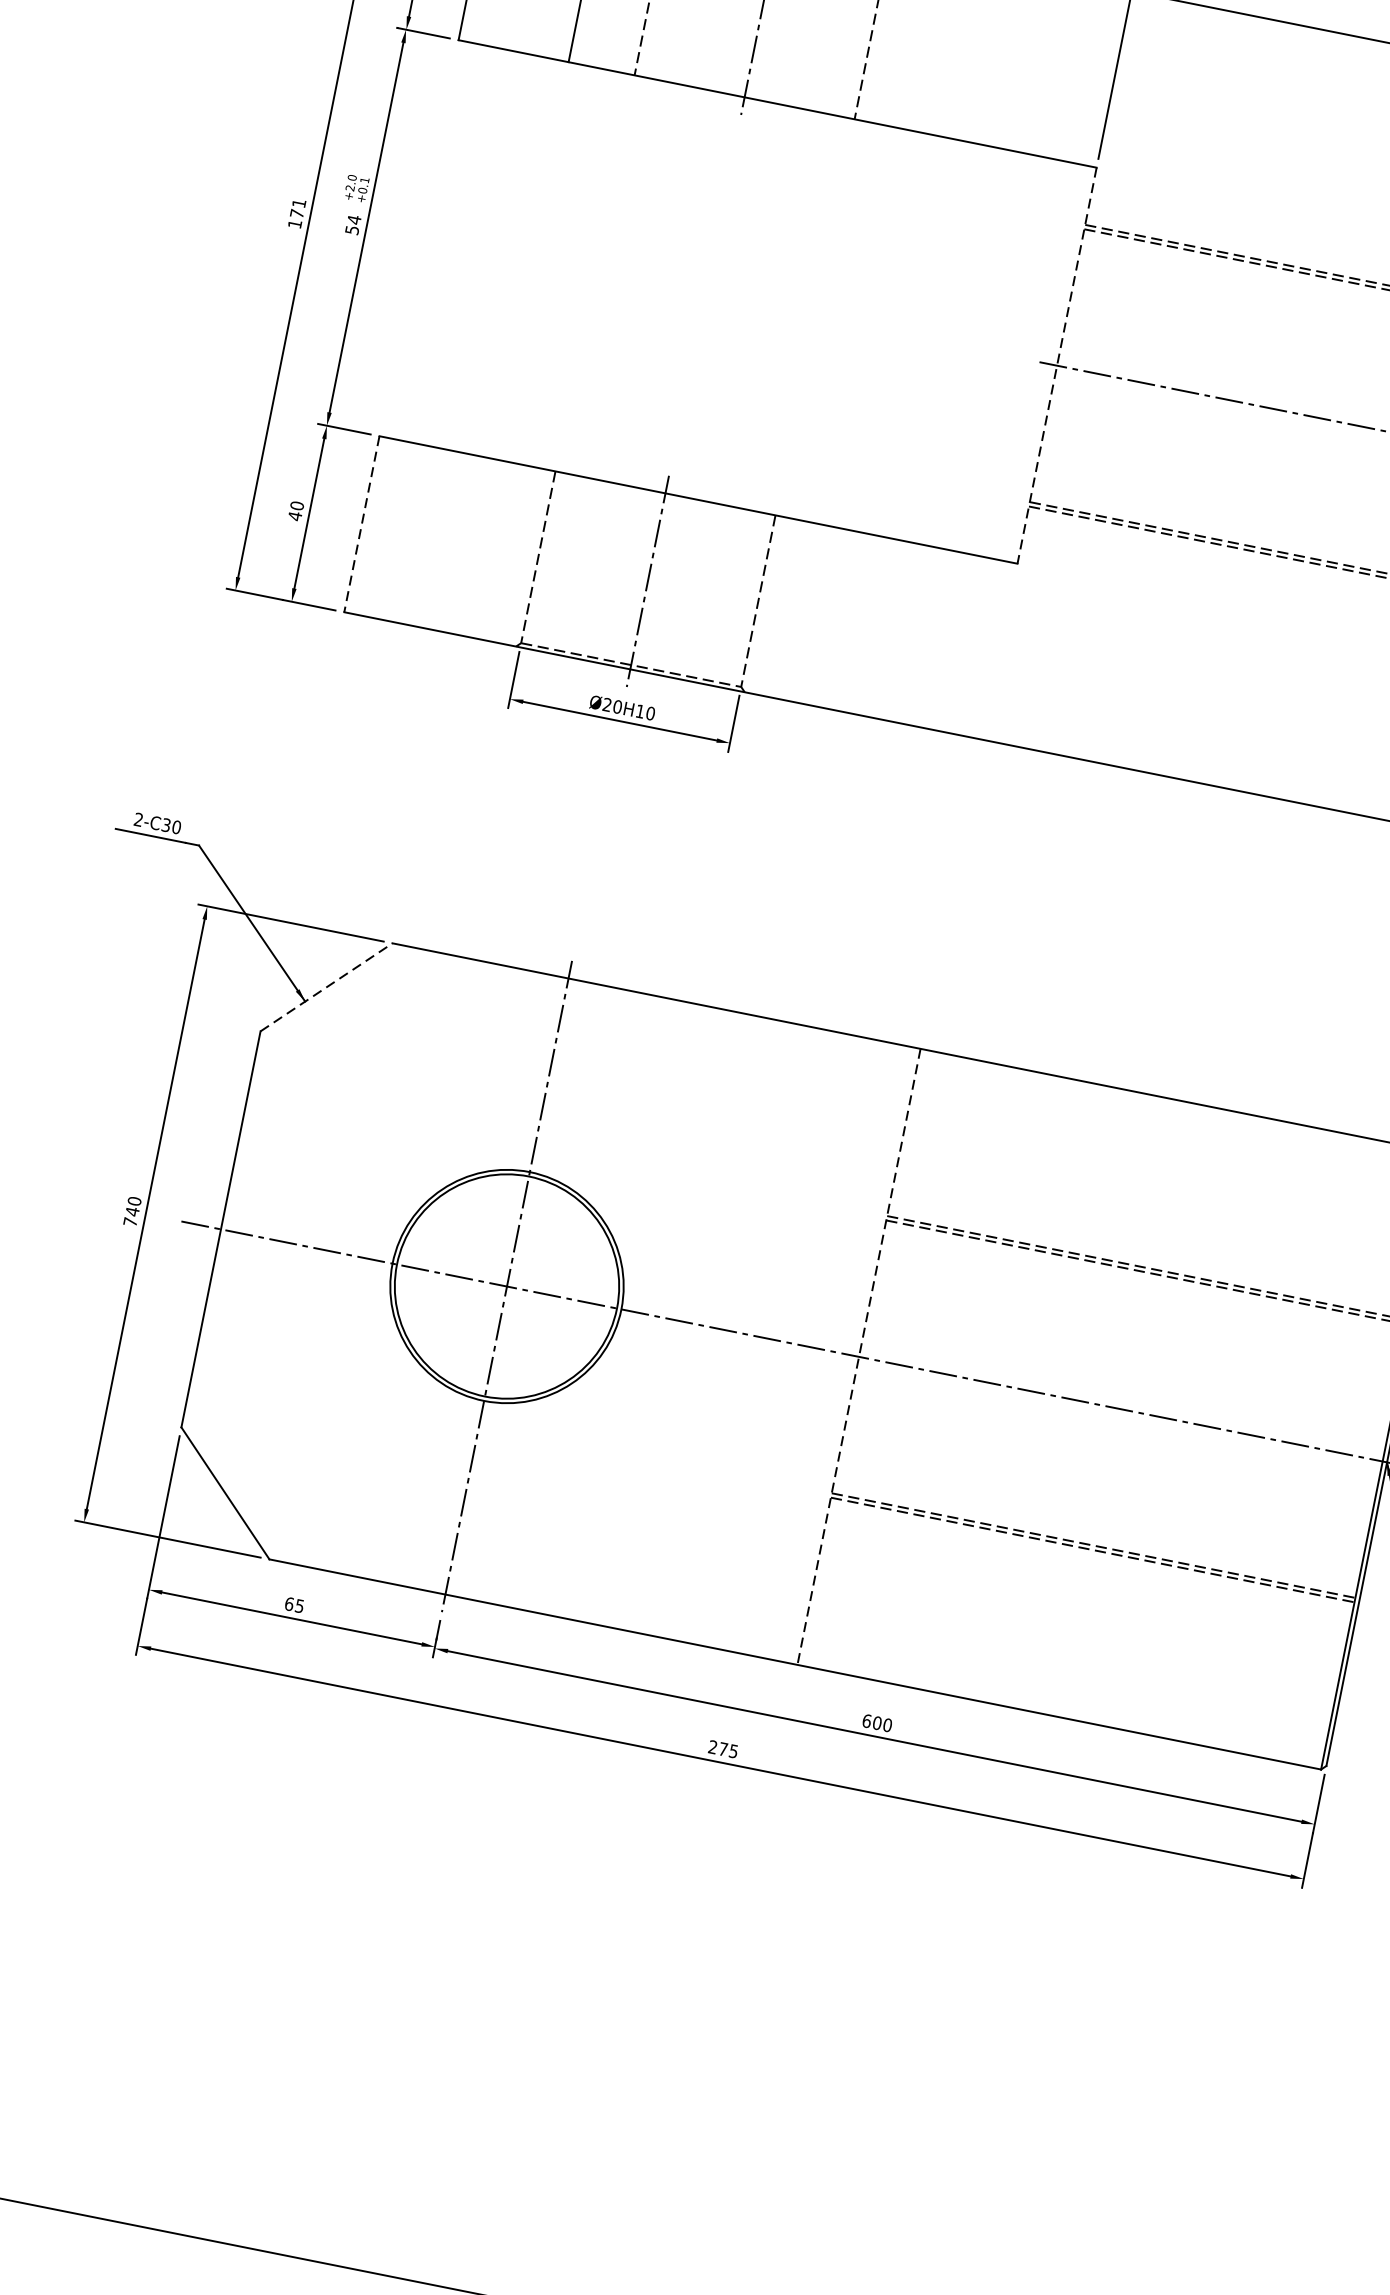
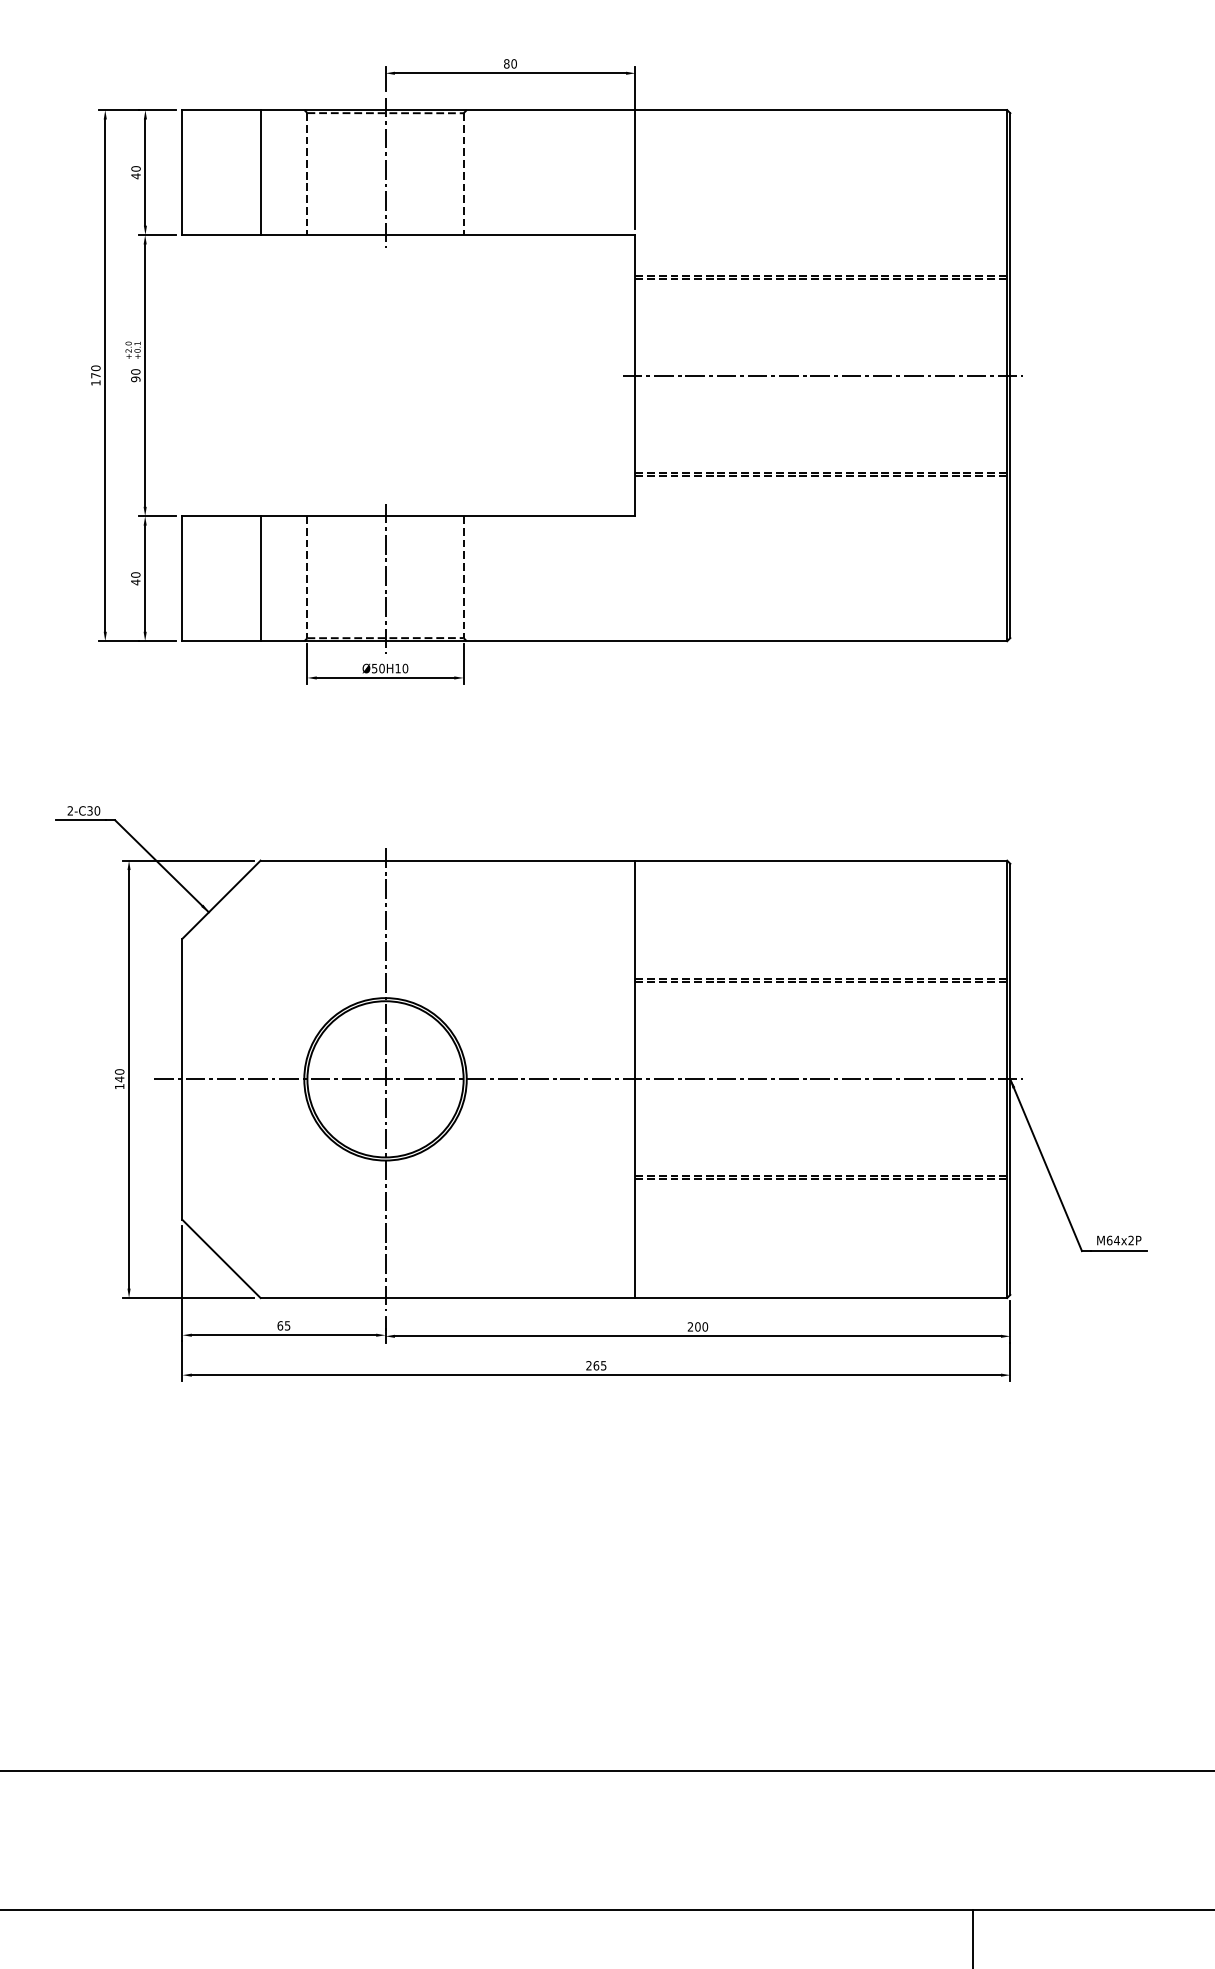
text: (298, 203) -> (95, 368), 171 -> 170
text: (352, 224) -> (135, 375), 54 -> 90
line: (1057, 365) -> (635, 375), dashed -> solid
line: (361, 525) -> (182, 579), dashed -> solid
line: (471, 545) -> (260, 578), added
text: (607, 704) -> (374, 668), Ø20H10 -> Ø50H10
line: (326, 987) -> (221, 899), dashed -> solid
text: (130, 1221) -> (119, 1086), 740 -> 140
line: (859, 1357) -> (635, 1079), dashed -> solid
text: (867, 1720) -> (690, 1326), 600 -> 200
text: (723, 1748) -> (596, 1365), 275 -> 265

